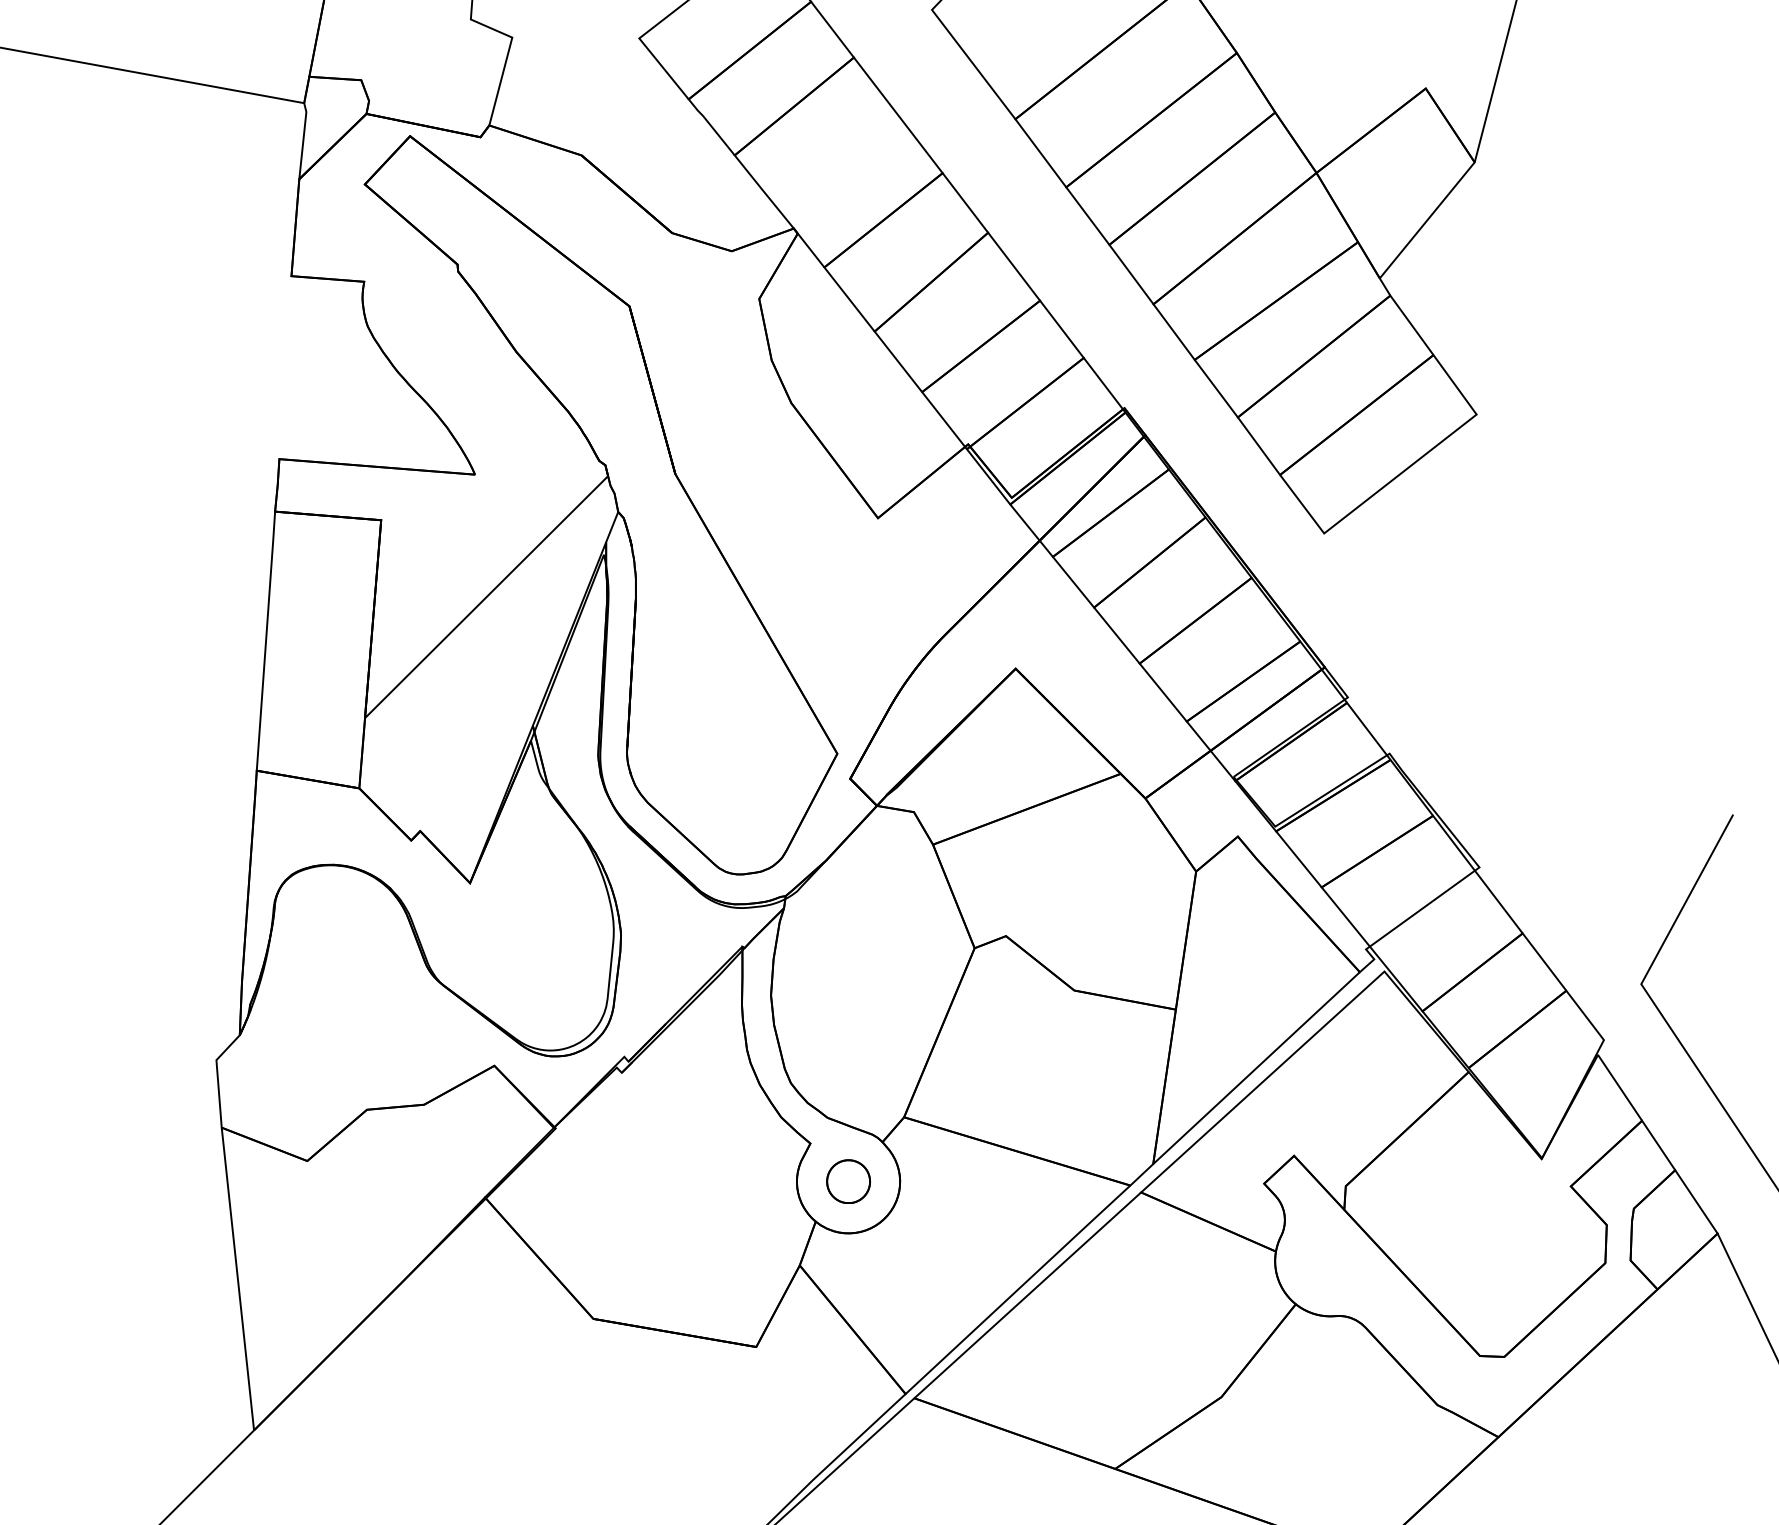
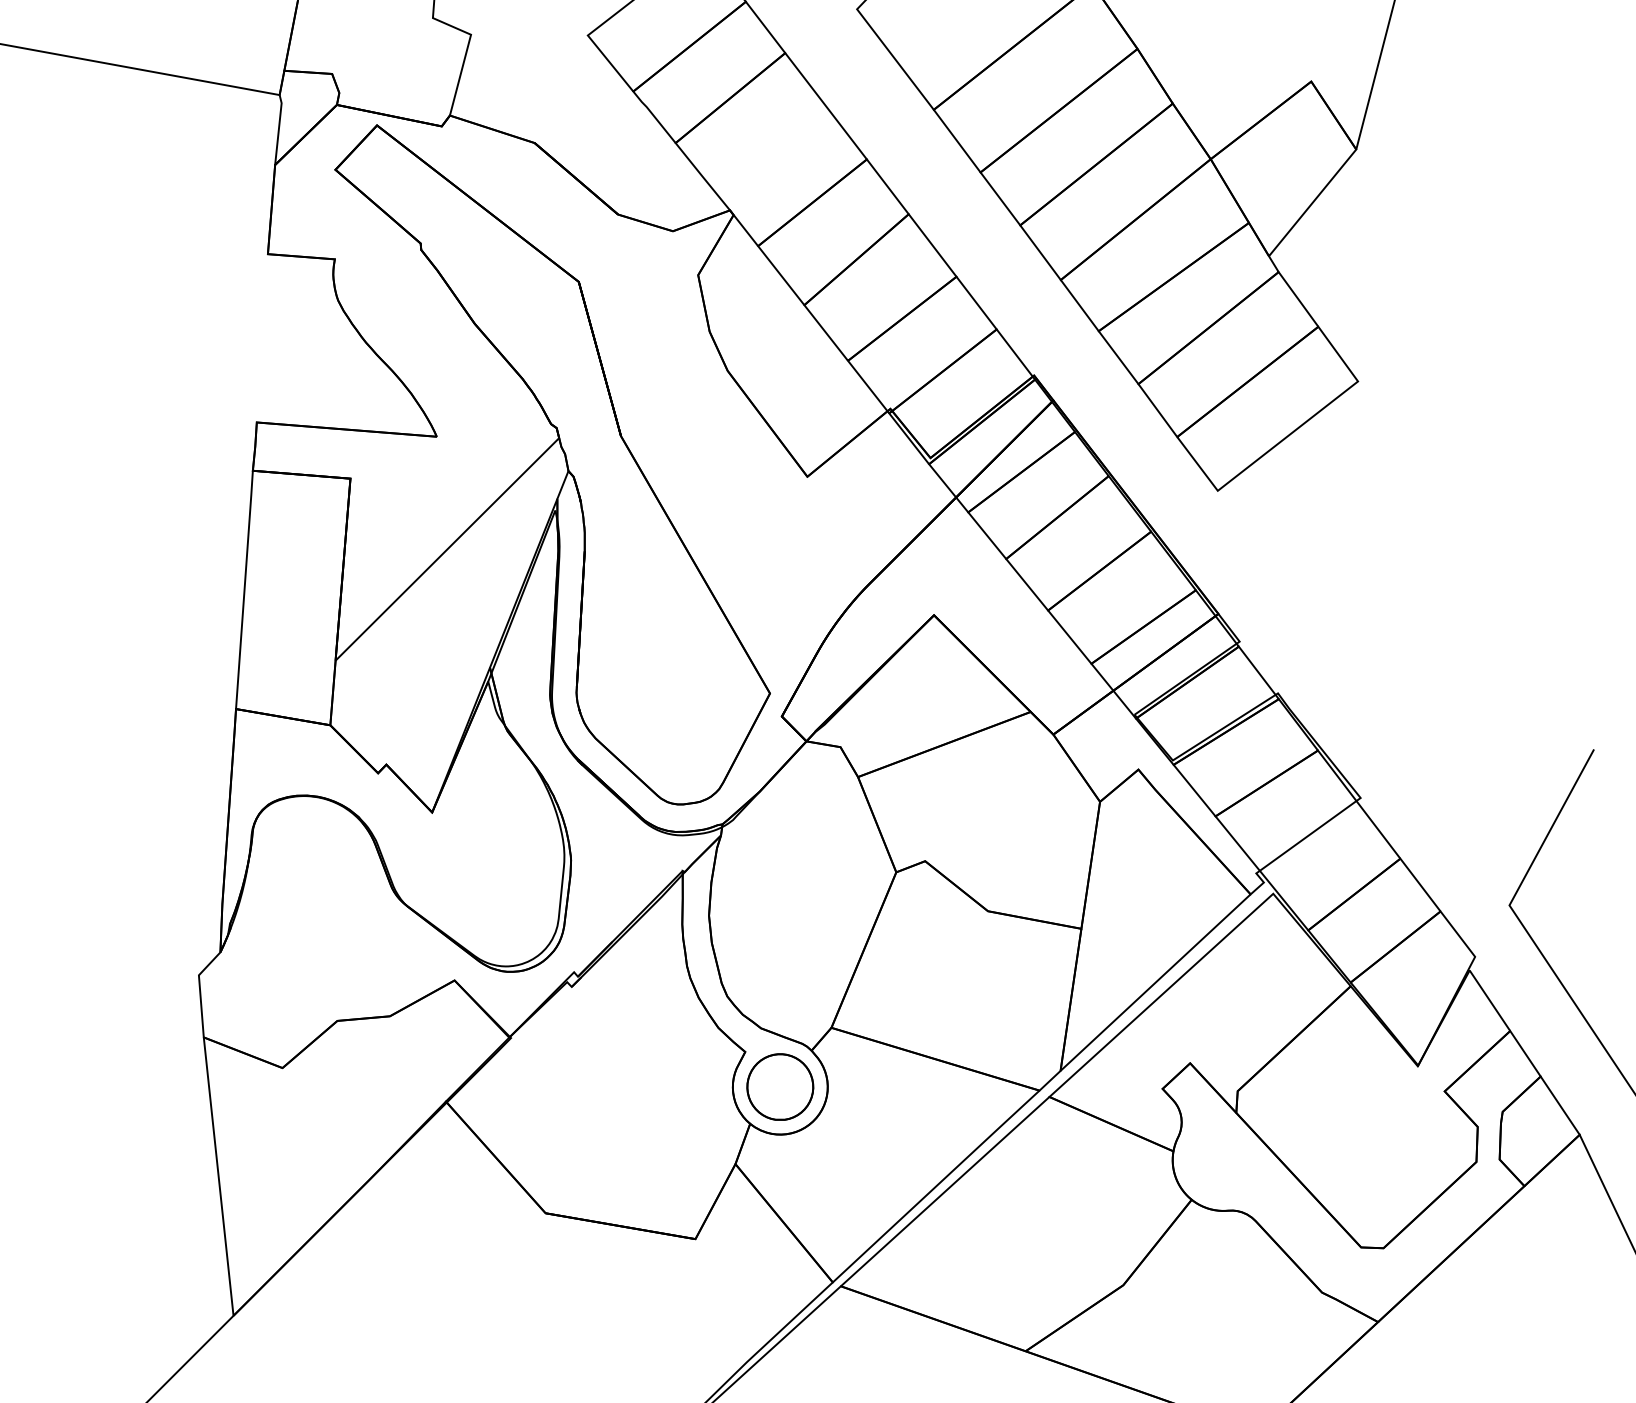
part: (848, 1181) -> (780, 1086), size x1.67

